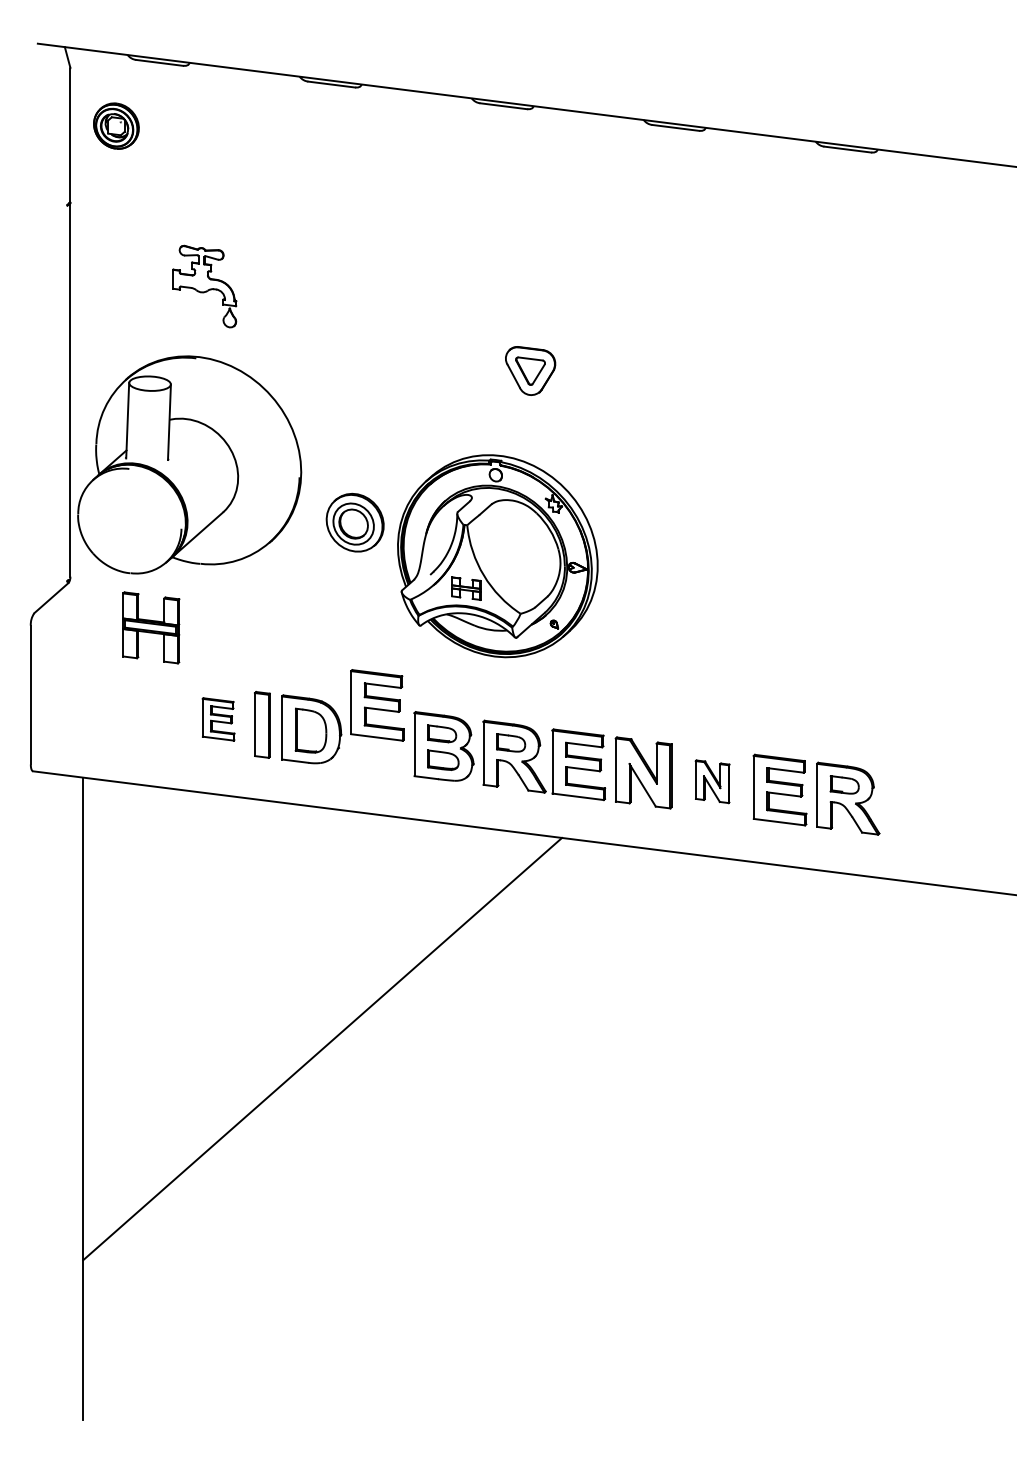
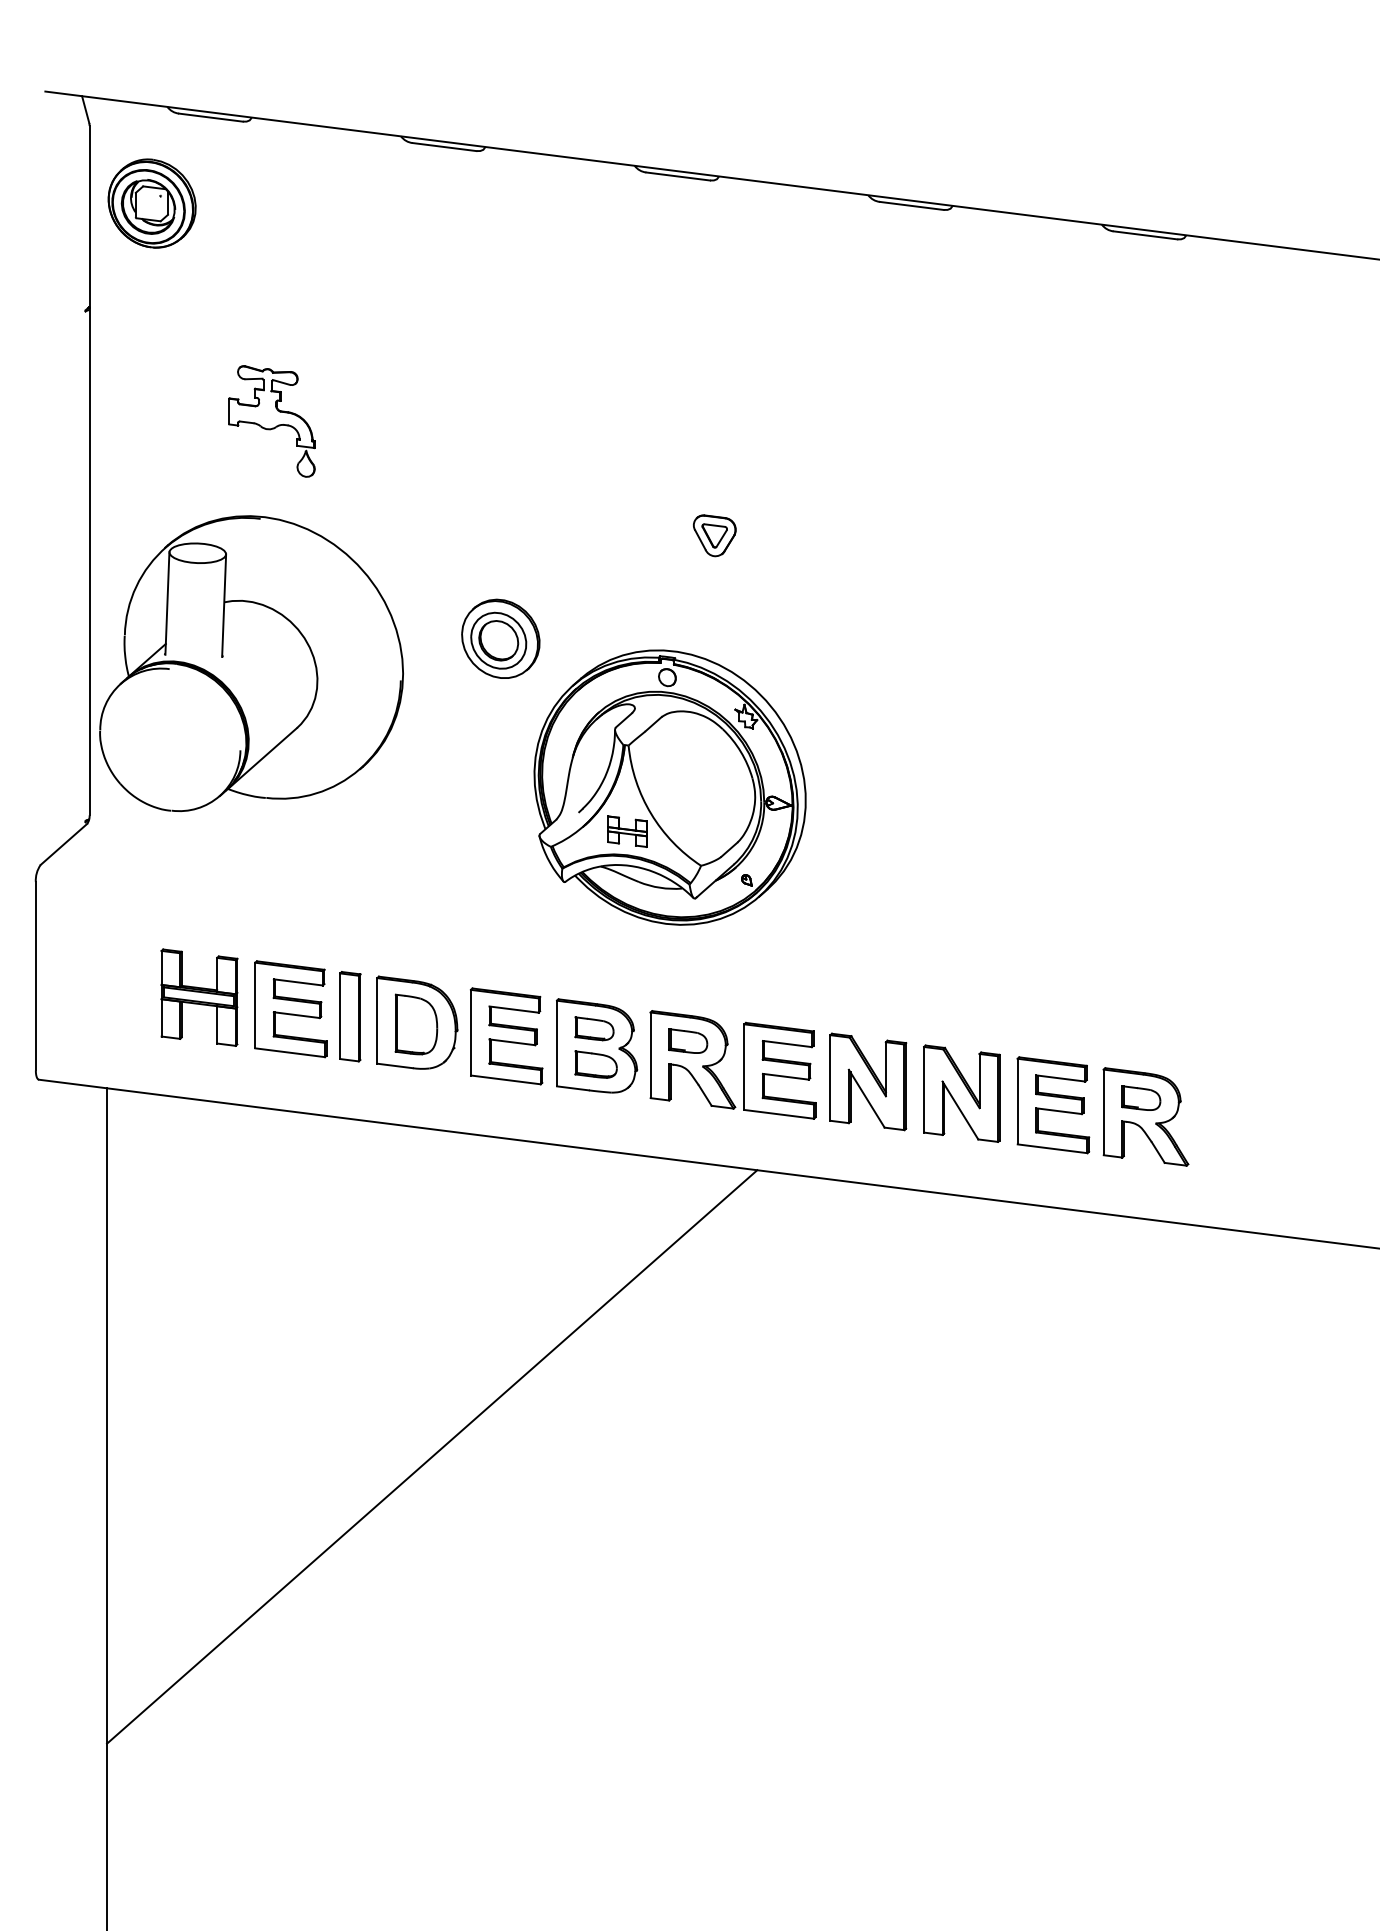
part: (116, 125) -> (152, 202), size x1.43
part: (530, 370) -> (714, 535), size x0.62
part: (354, 522) -> (499, 638), moved
part: (151, 627) -> (199, 997), moved
part: (377, 705) -> (506, 1036), moved
part: (218, 719) -> (290, 1009), size x1.67
part: (712, 781) -> (961, 1093), size x1.67

